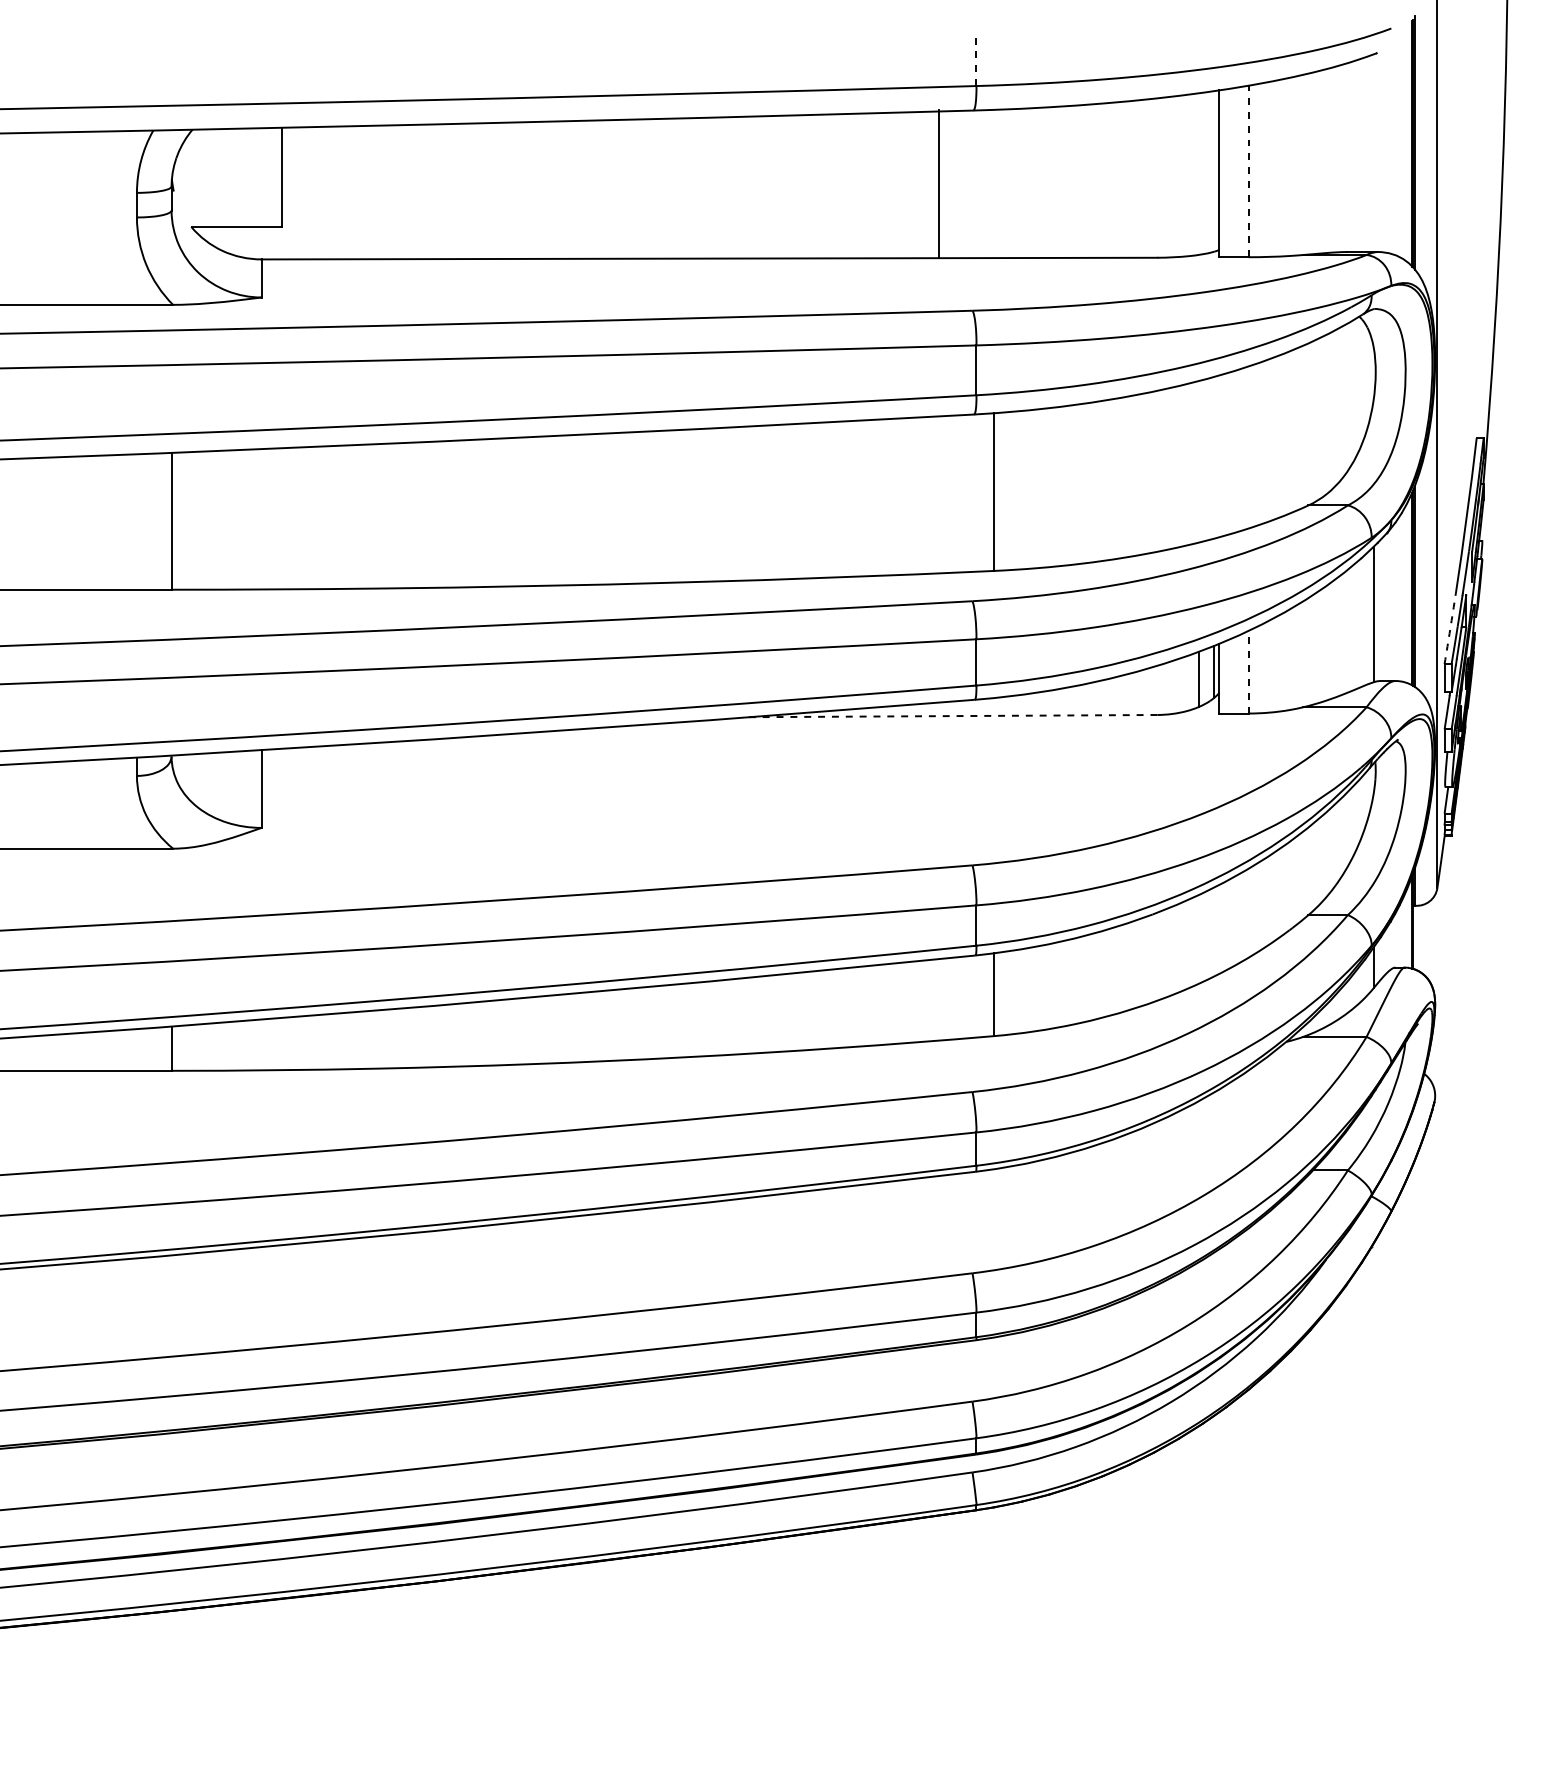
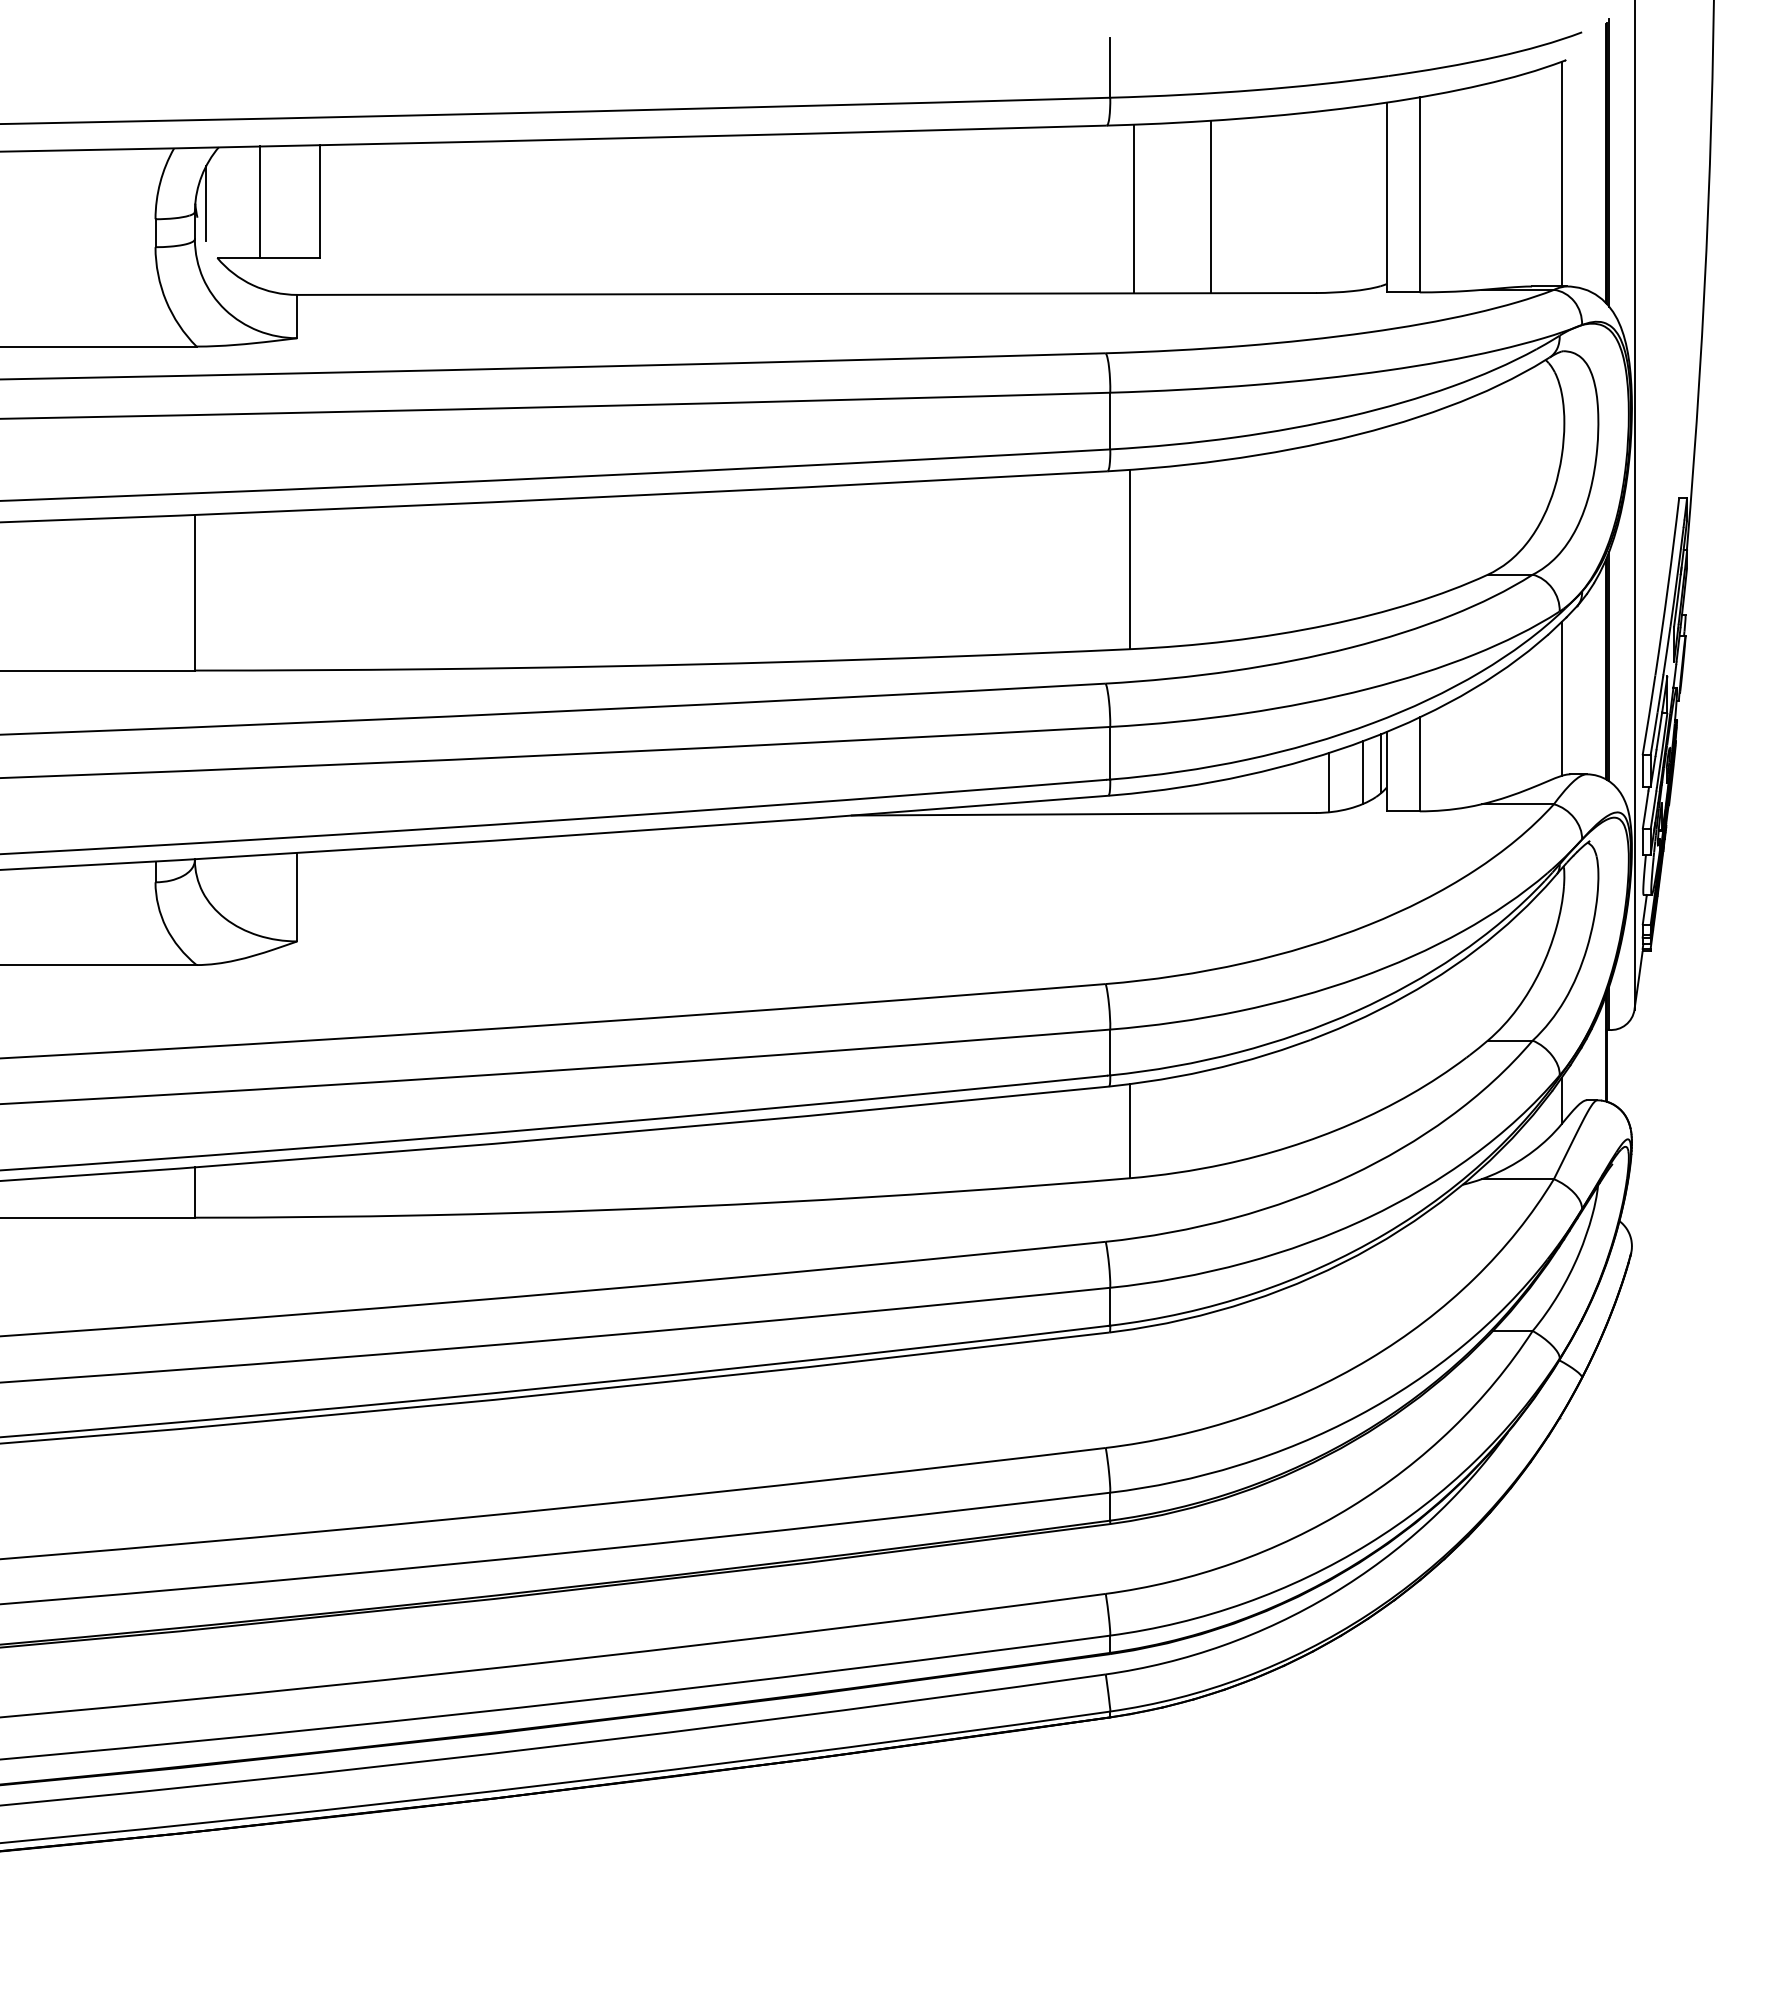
line: (976, 60) -> (1110, 68), dashed -> solid
line: (1373, 152) -> (1561, 173), added
line: (1248, 171) -> (1419, 194), dashed -> solid
line: (228, 178) -> (259, 202), added
line: (181, 179) -> (206, 203), added
line: (1064, 181) -> (1210, 206), added
line: (938, 183) -> (1133, 208), moved
arc: (1450, 629) -> (1649, 715), dashed -> solid
line: (1248, 671) -> (1419, 763), dashed -> solid
line: (1169, 688) -> (1329, 782), added
line: (952, 716) -> (1083, 814), dashed -> solid

